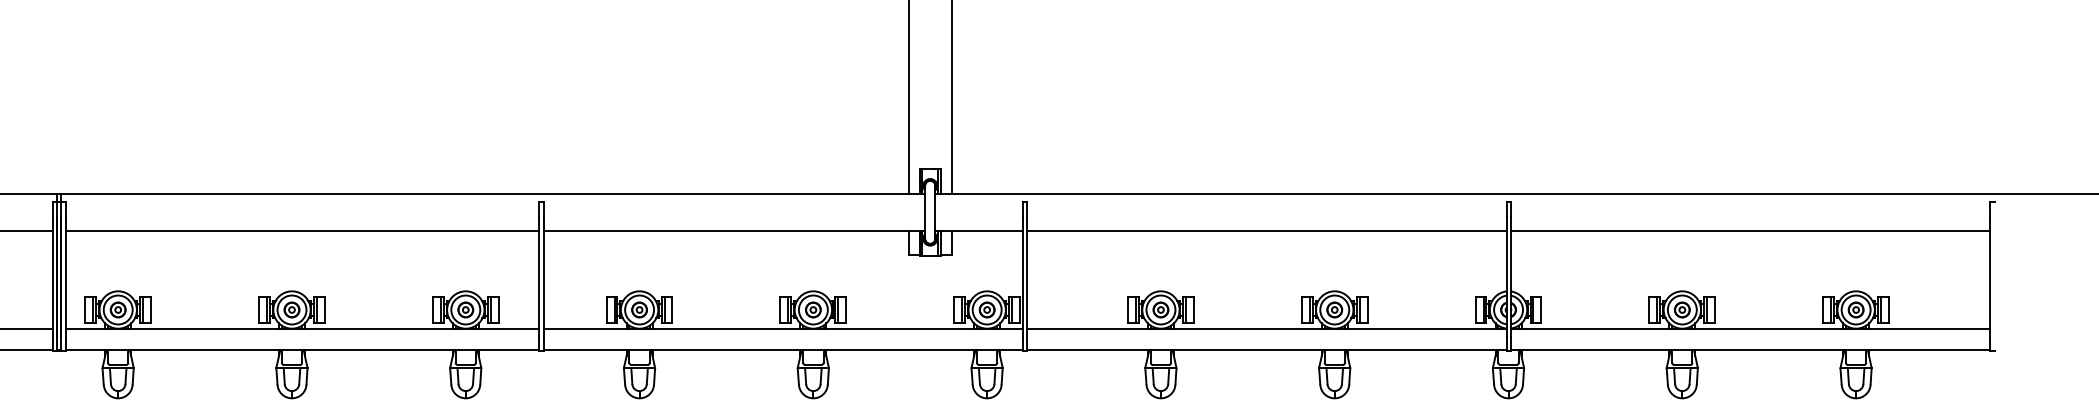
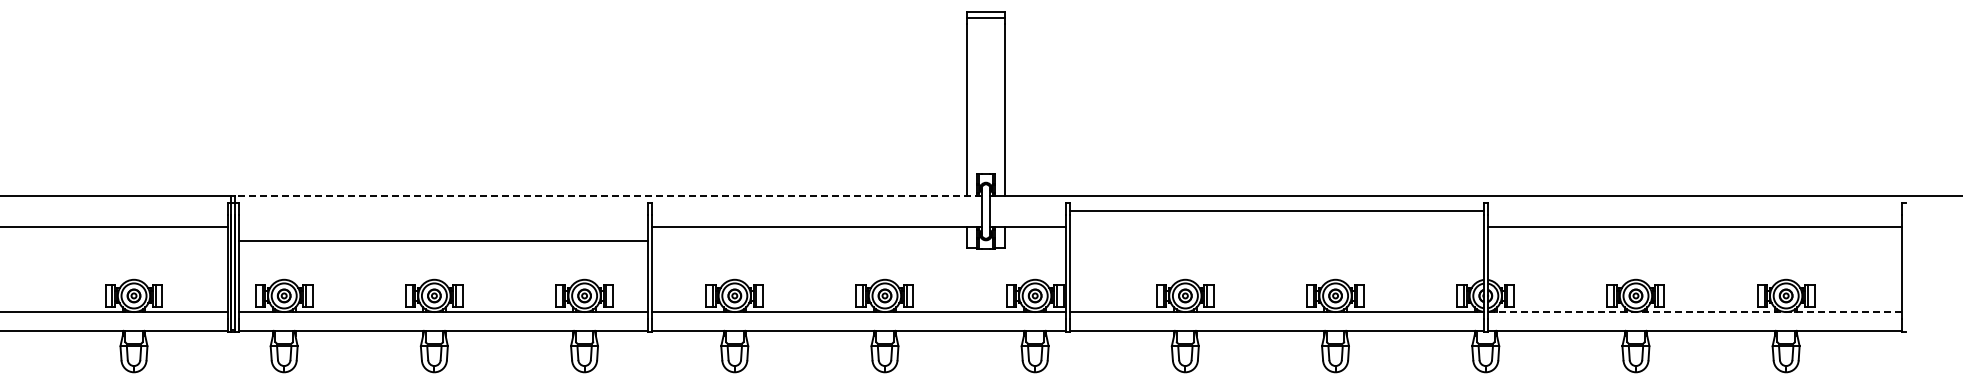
line: (492, 193) -> (607, 195), solid -> dashed
line: (302, 230) -> (443, 241), moved
line: (1266, 230) -> (1276, 211), moved
line: (1751, 329) -> (1695, 312), solid -> dashed

